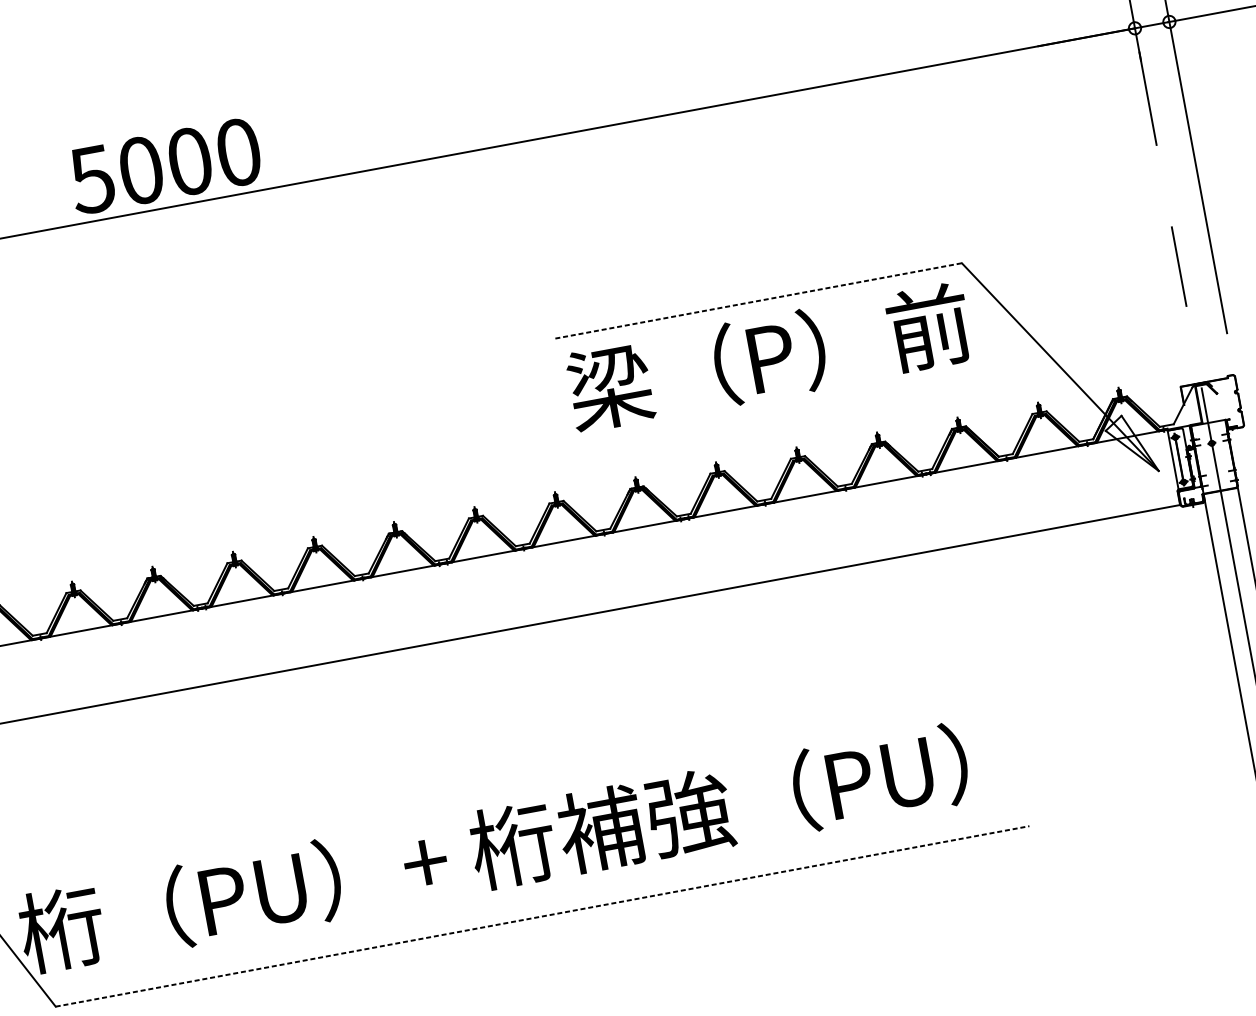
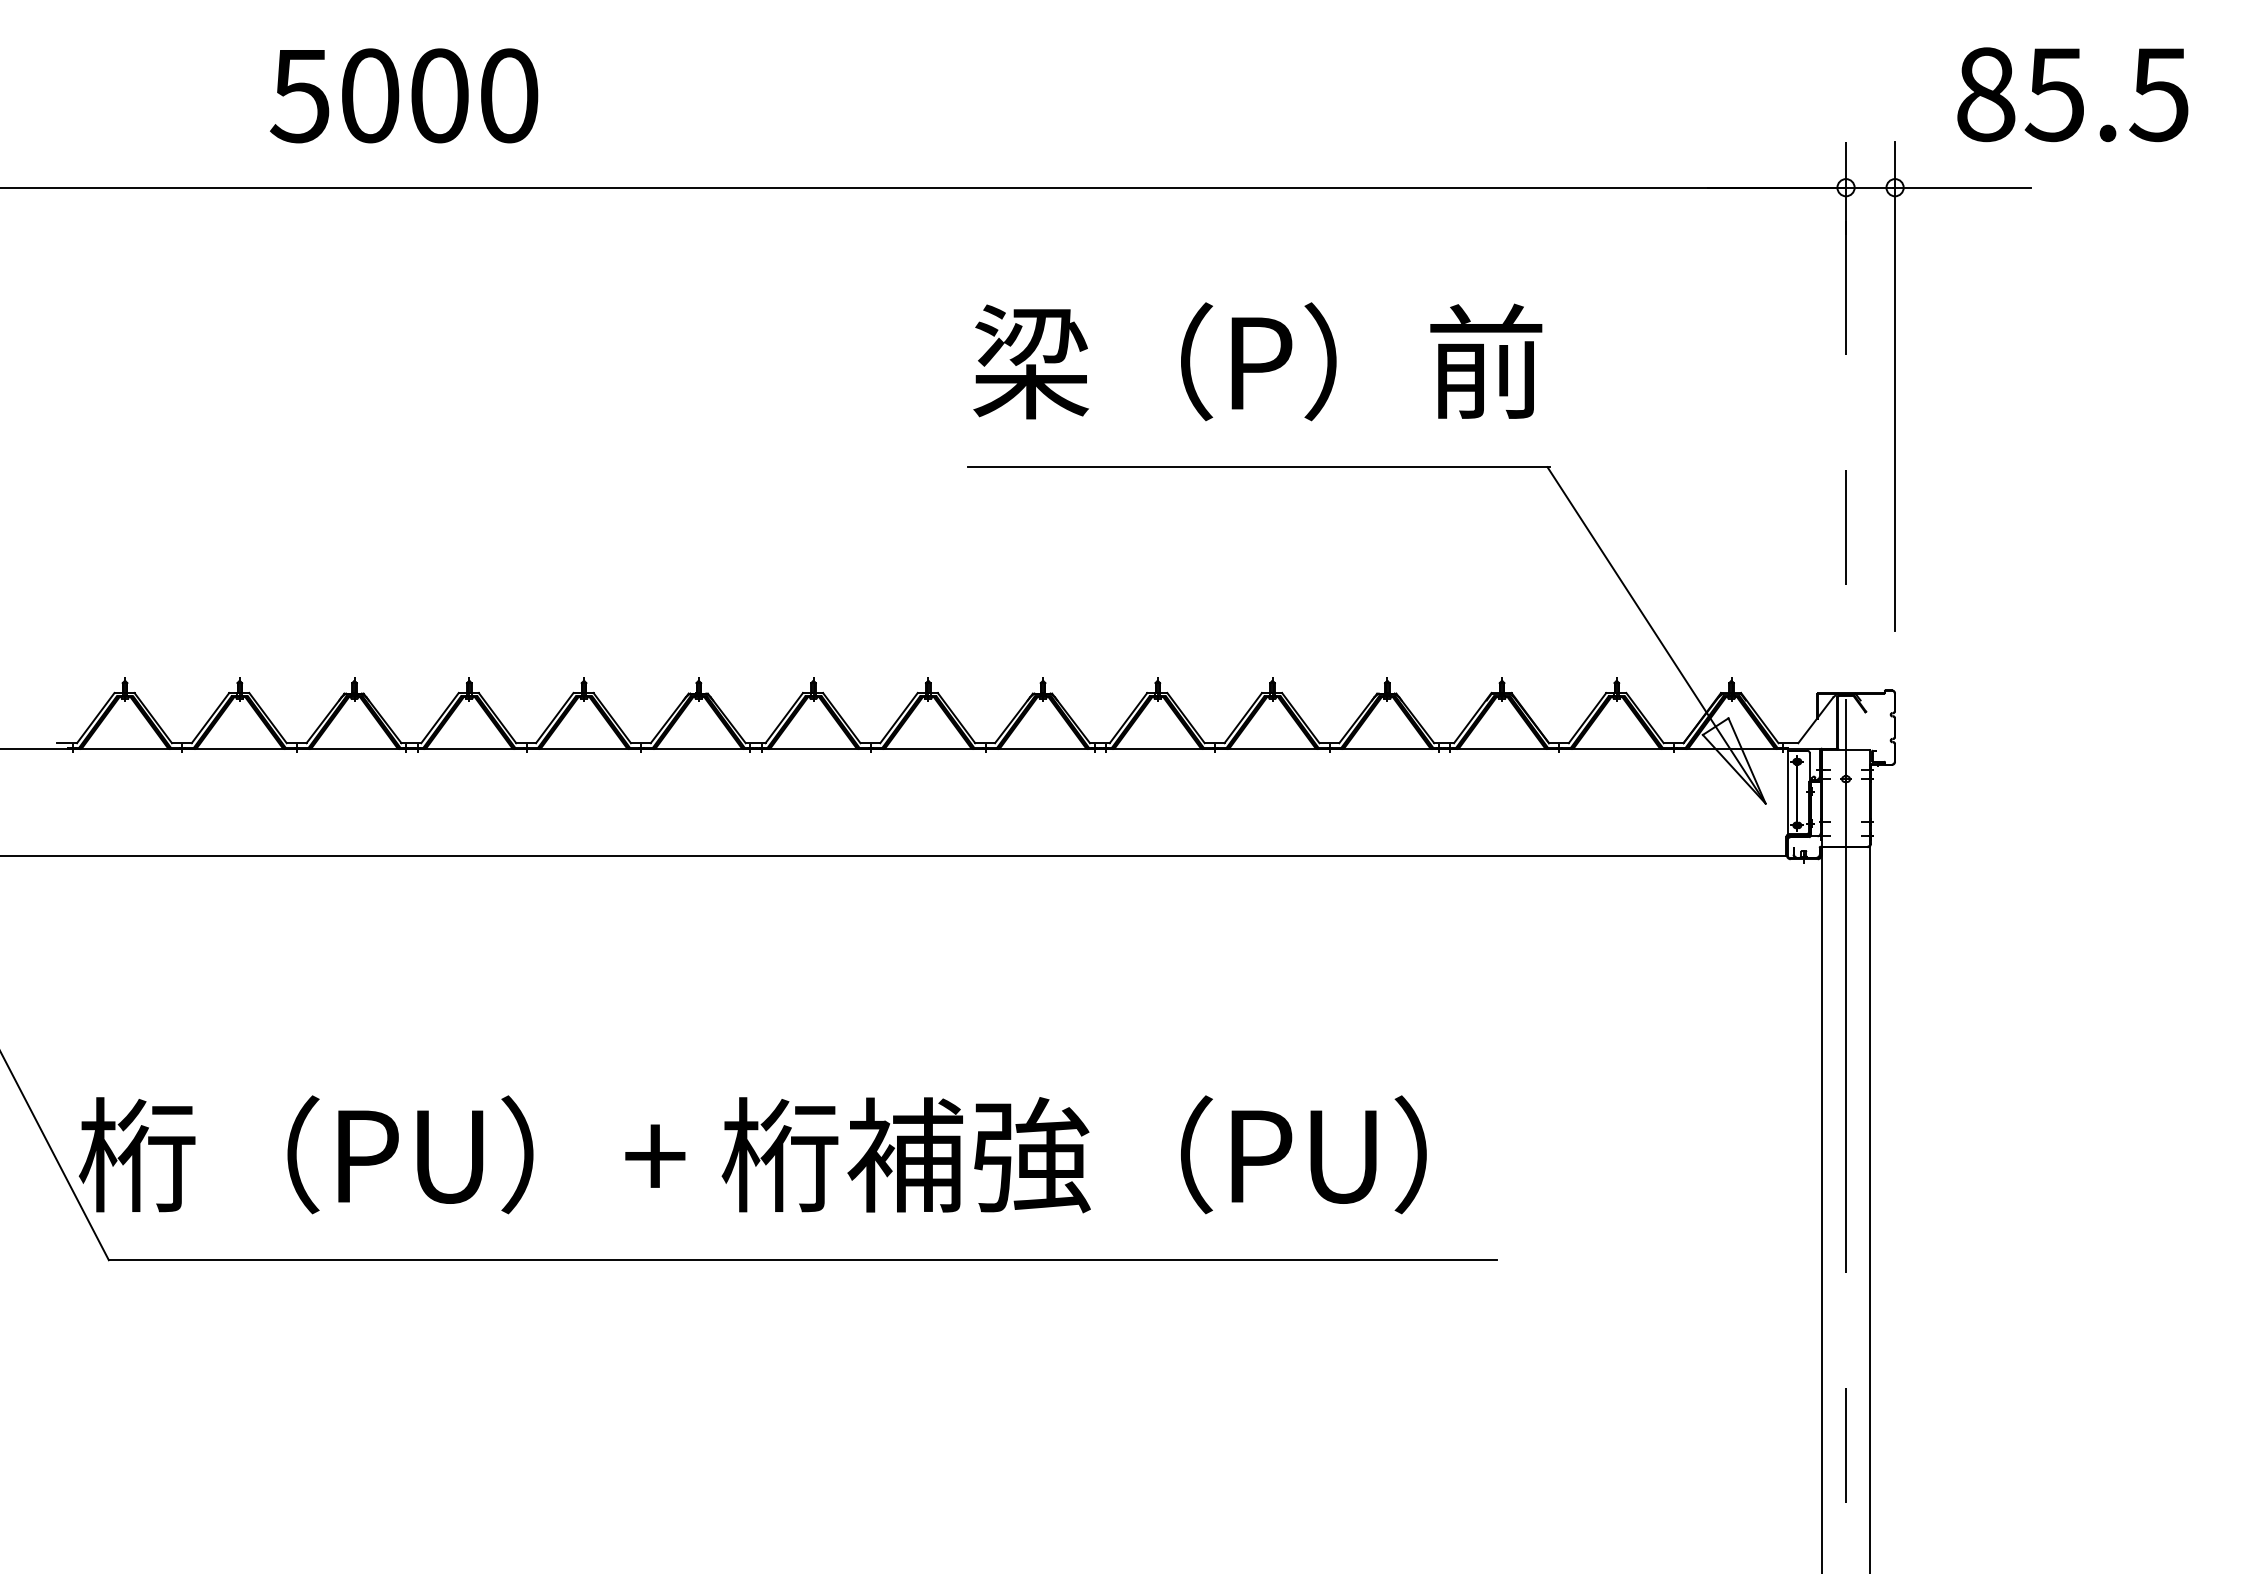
text: (165, 165) -> (404, 95), moved
line: (759, 300) -> (1259, 467), dashed -> solid
text: (768, 357) -> (1257, 361), moved
line: (542, 916) -> (802, 1260), dashed -> solid

